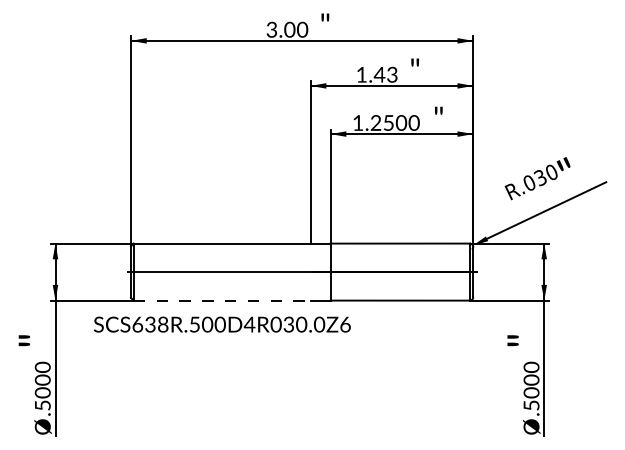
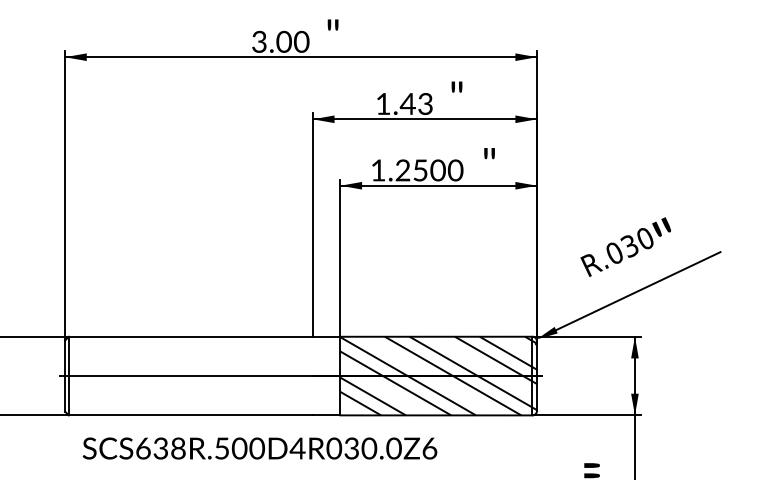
hatch: (401, 271) -> (438, 375), added
line: (222, 300) -> (191, 415), dashed -> solid
text: (222, 324) -> (260, 448), moved

